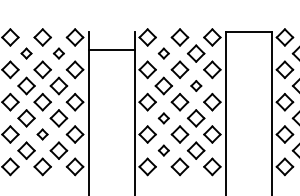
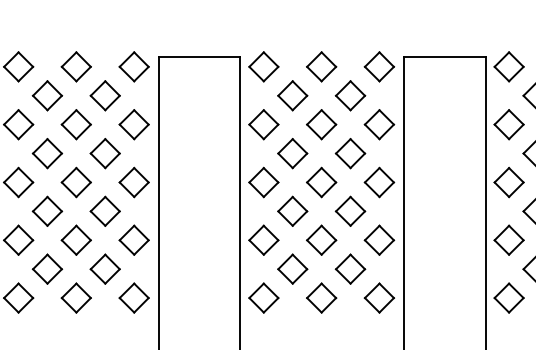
line: (111, 50) -> (199, 57), moved
part: (26, 53) -> (47, 95), size x1.67
part: (58, 53) -> (104, 95), size x1.67
part: (163, 53) -> (292, 95), size x1.67
part: (196, 85) -> (351, 152), size x1.67
part: (163, 118) -> (292, 211), size x1.67
part: (42, 134) -> (75, 240), size x1.67
part: (163, 150) -> (292, 268), size x1.67

